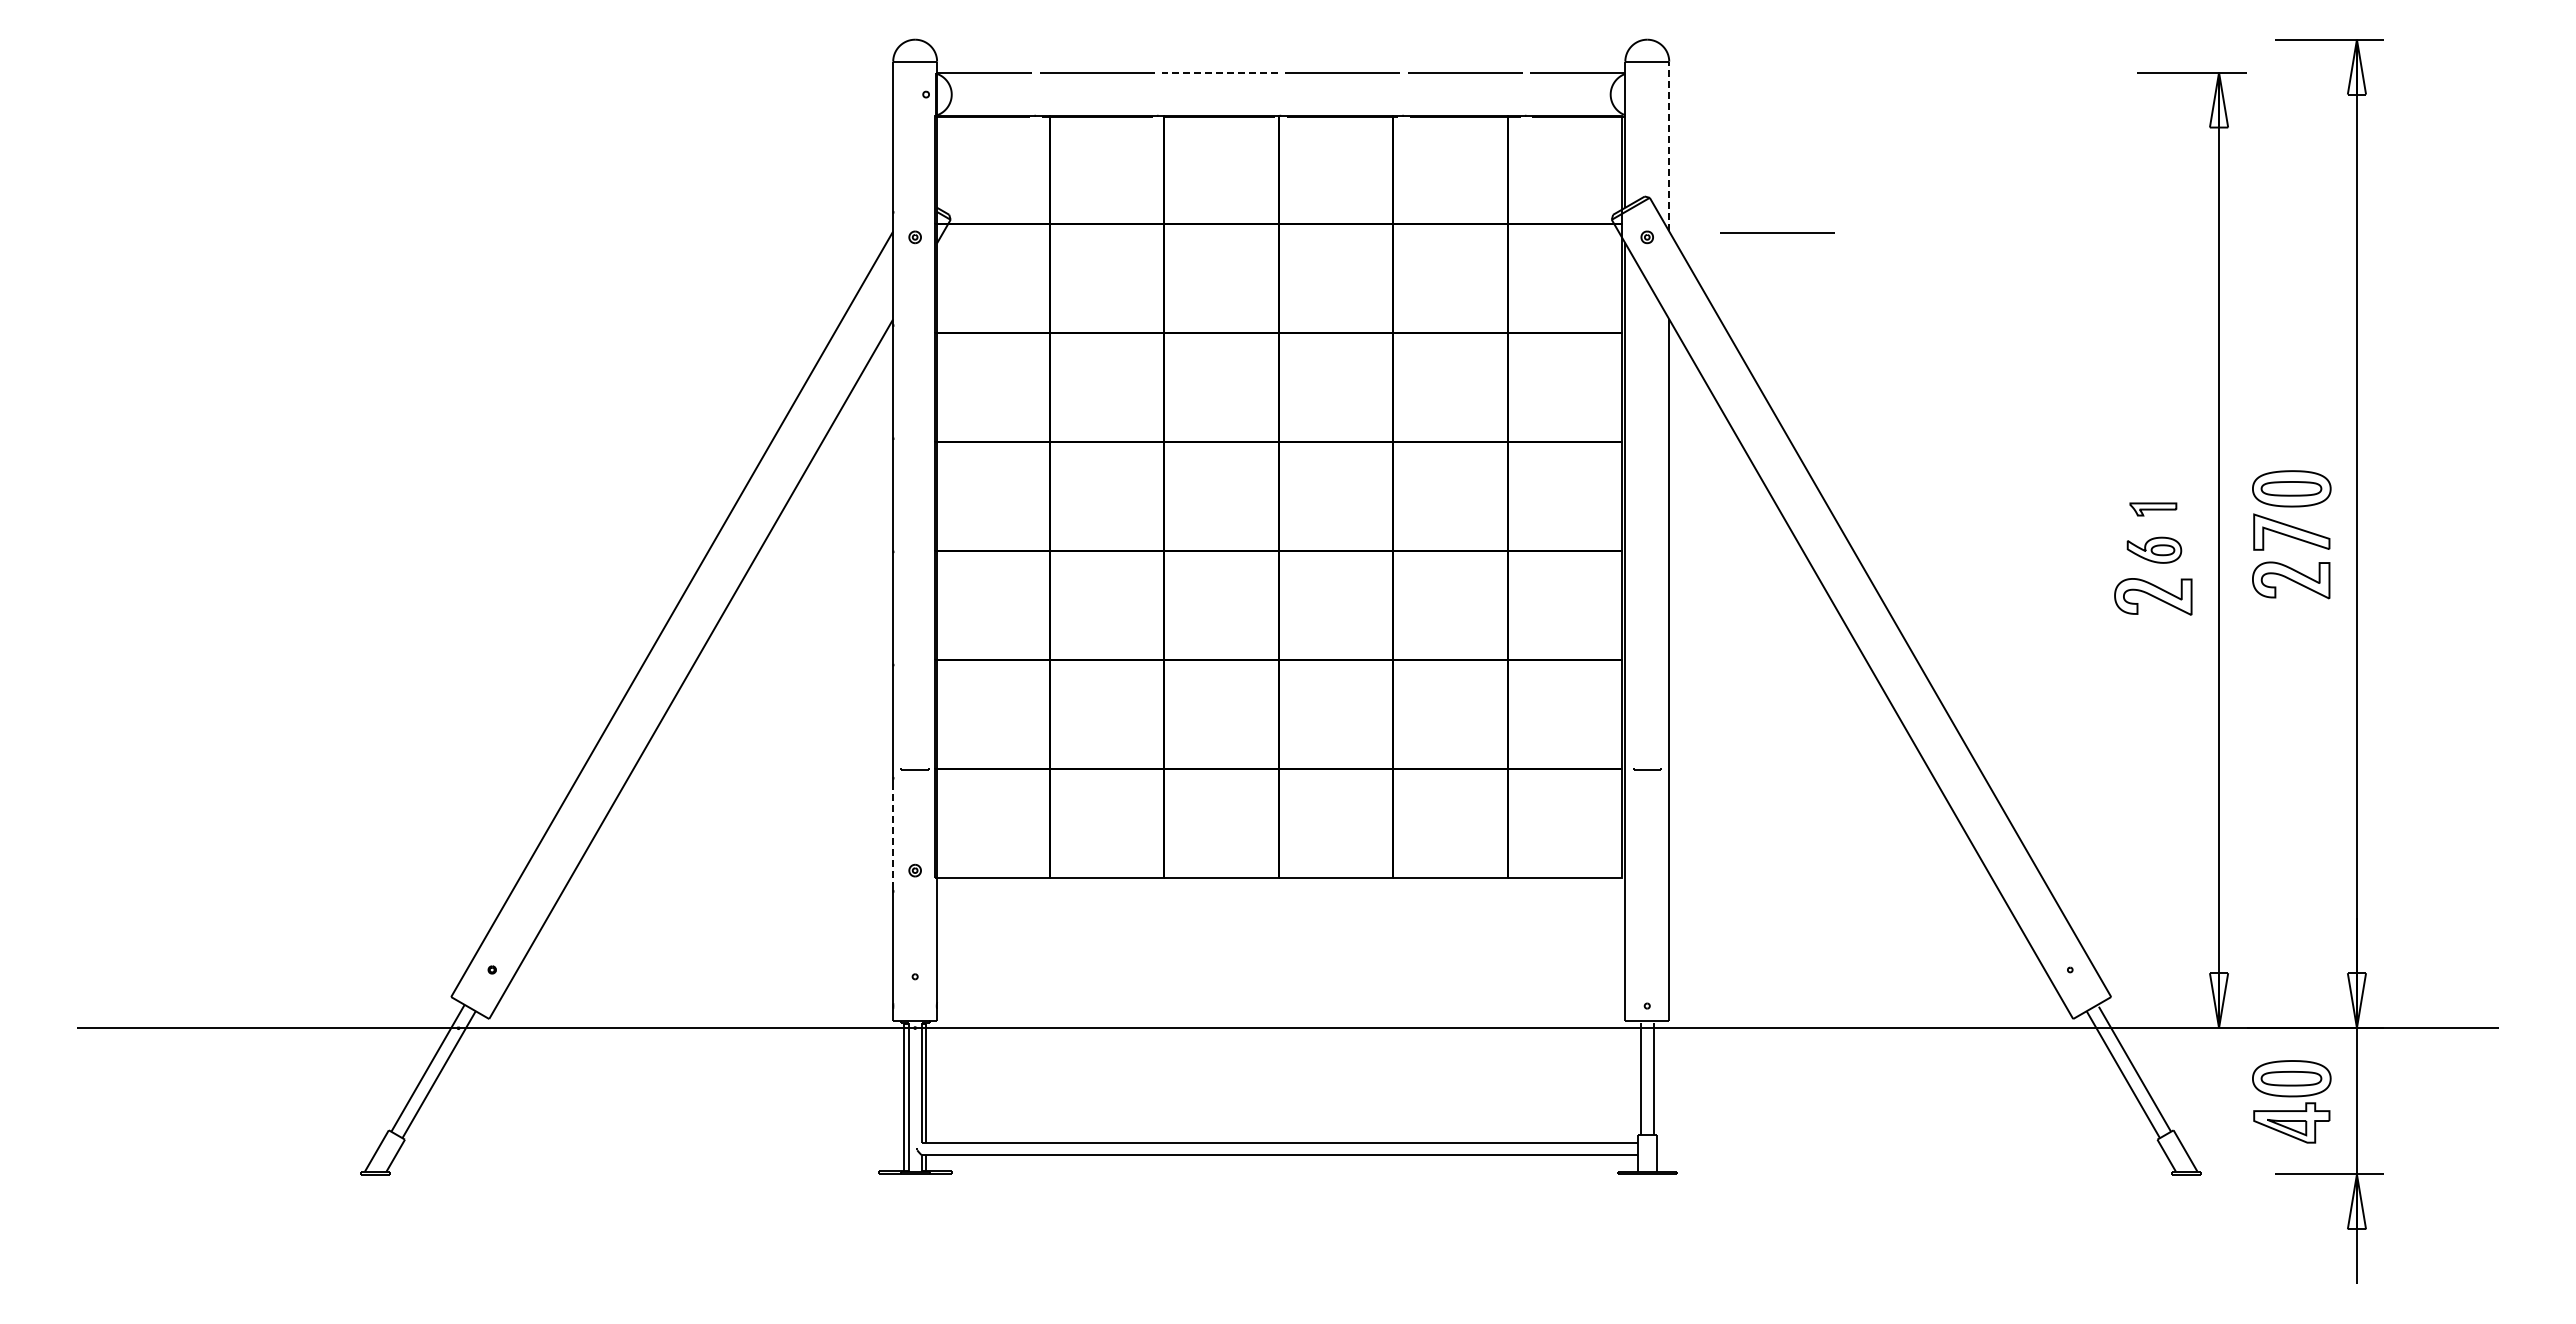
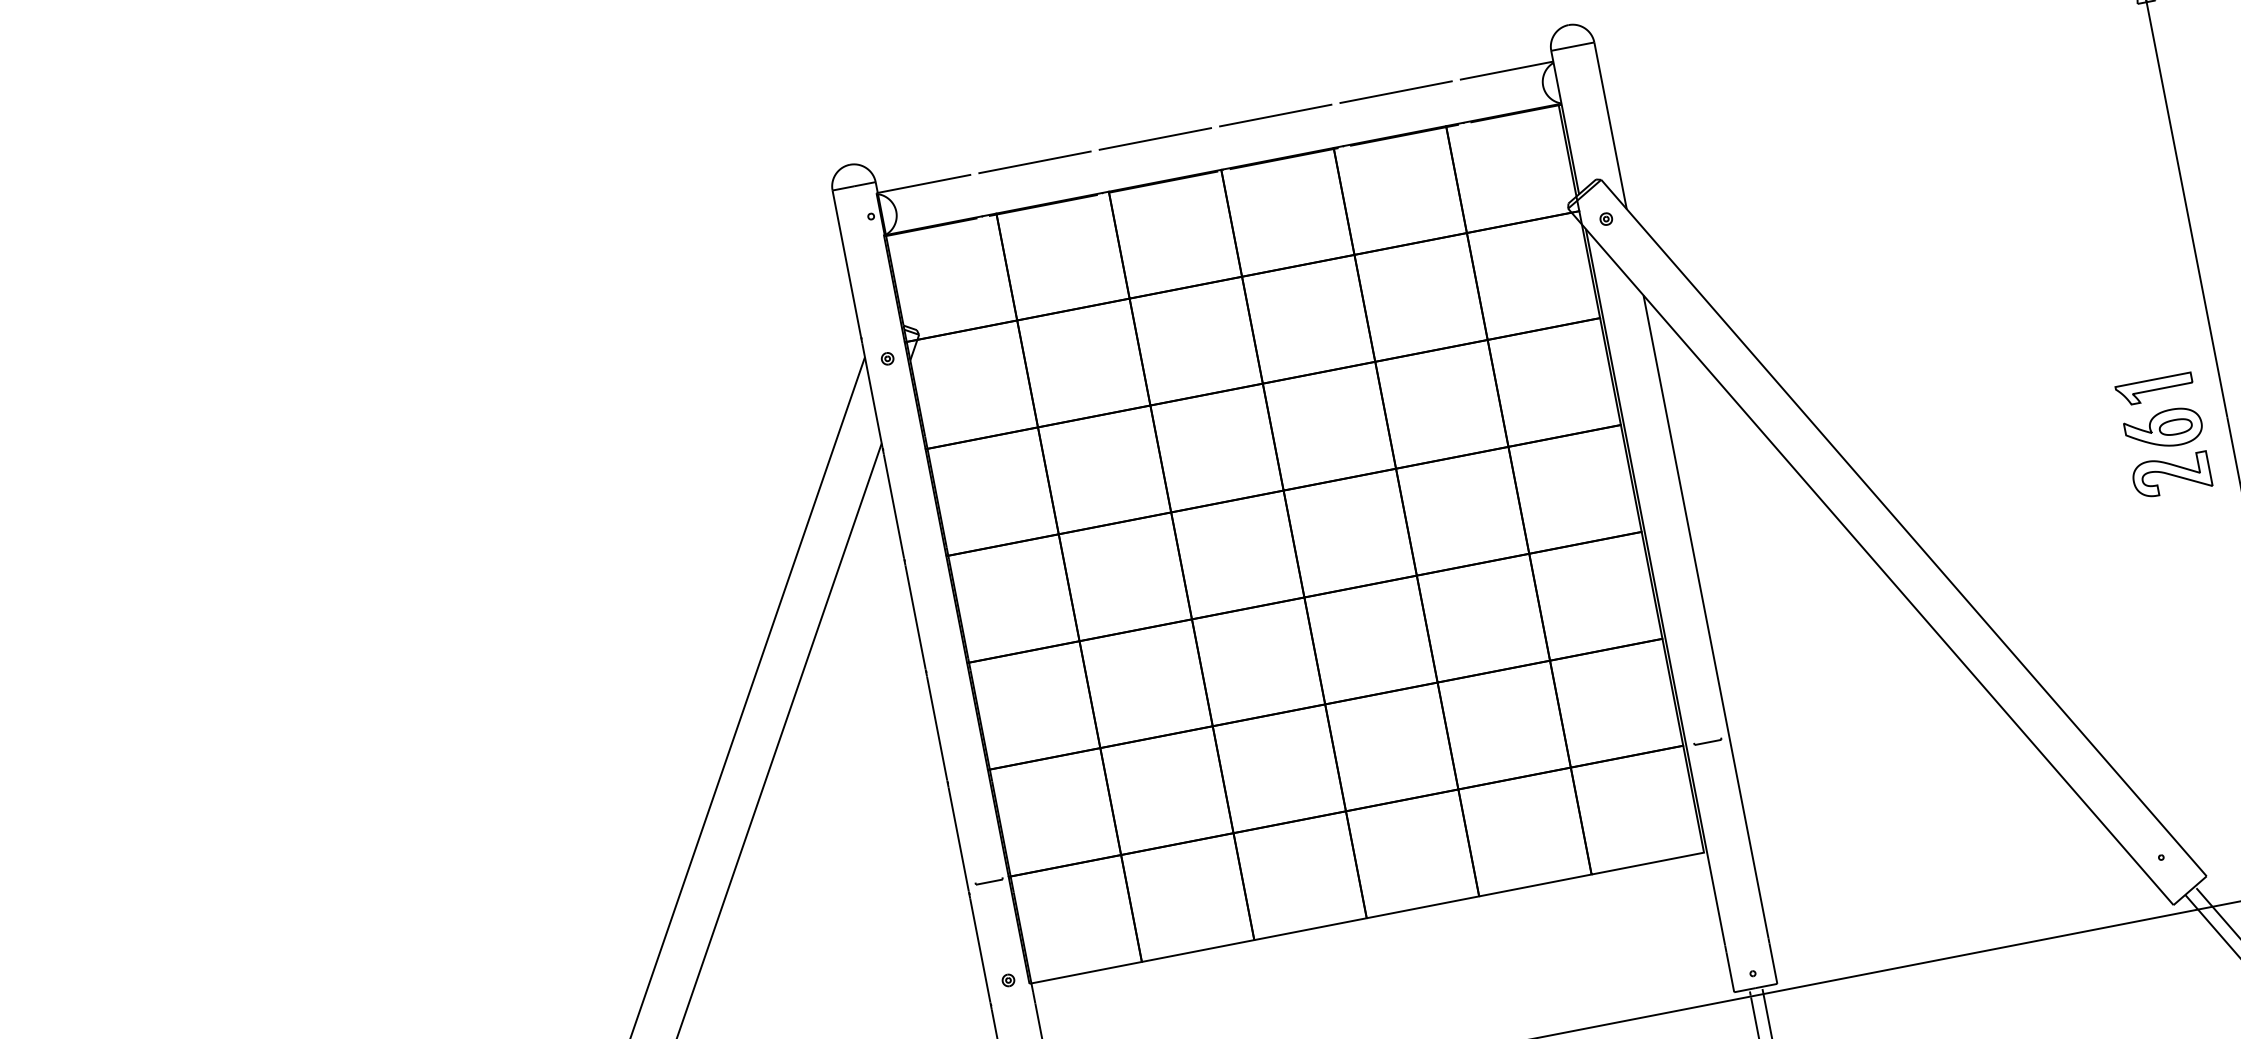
line: (1219, 72) -> (1154, 138), dashed -> solid
line: (1669, 146) -> (1610, 125), dashed -> solid
line: (1777, 232) -> (1733, 189), removed
part: (2153, 509) -> (2155, 389), size x1.67
part: (2154, 550) -> (2163, 429), size x1.43
line: (893, 836) -> (980, 951), dashed -> solid

